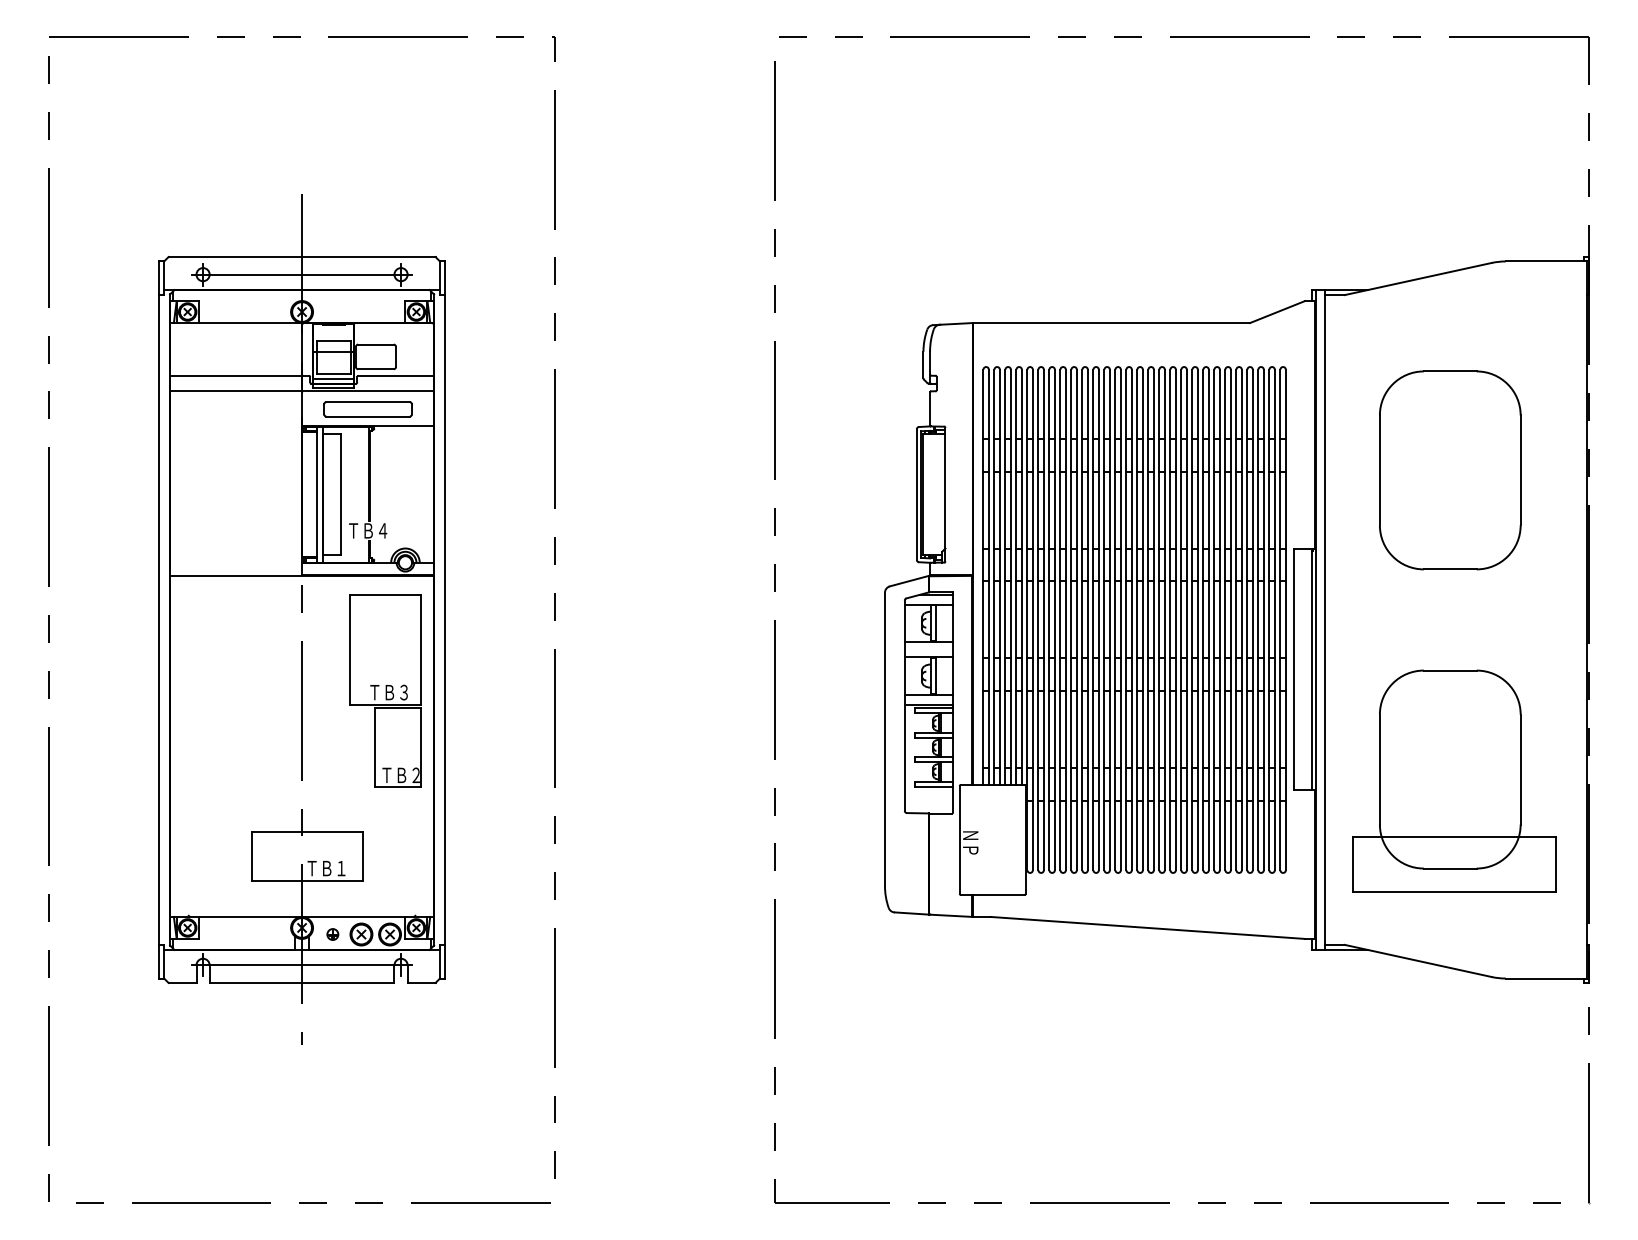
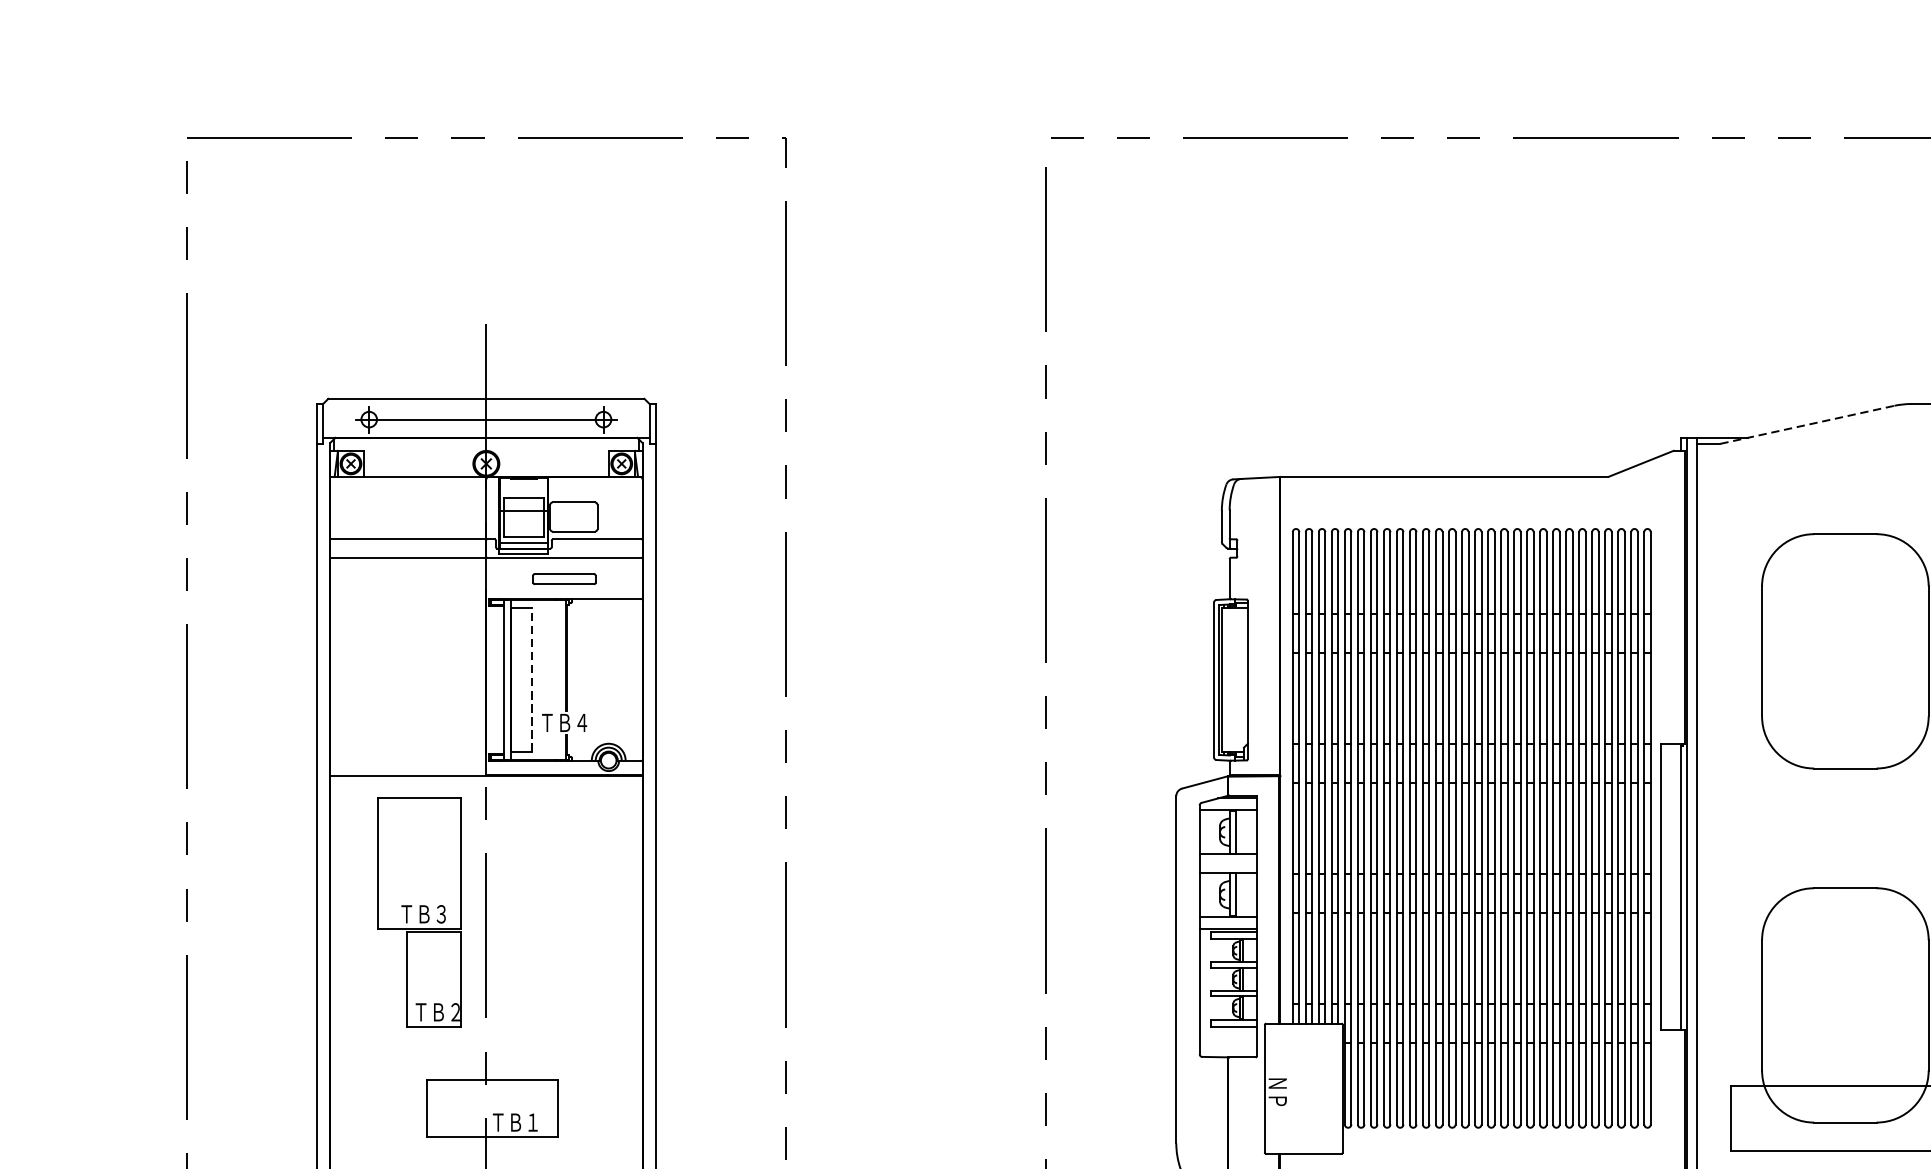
line: (1418, 278) -> (1807, 424), solid -> dashed
part: (367, 409) -> (563, 579), size x0.6
line: (340, 494) -> (531, 679), solid -> dashed
part: (385, 690) -> (419, 911), moved

